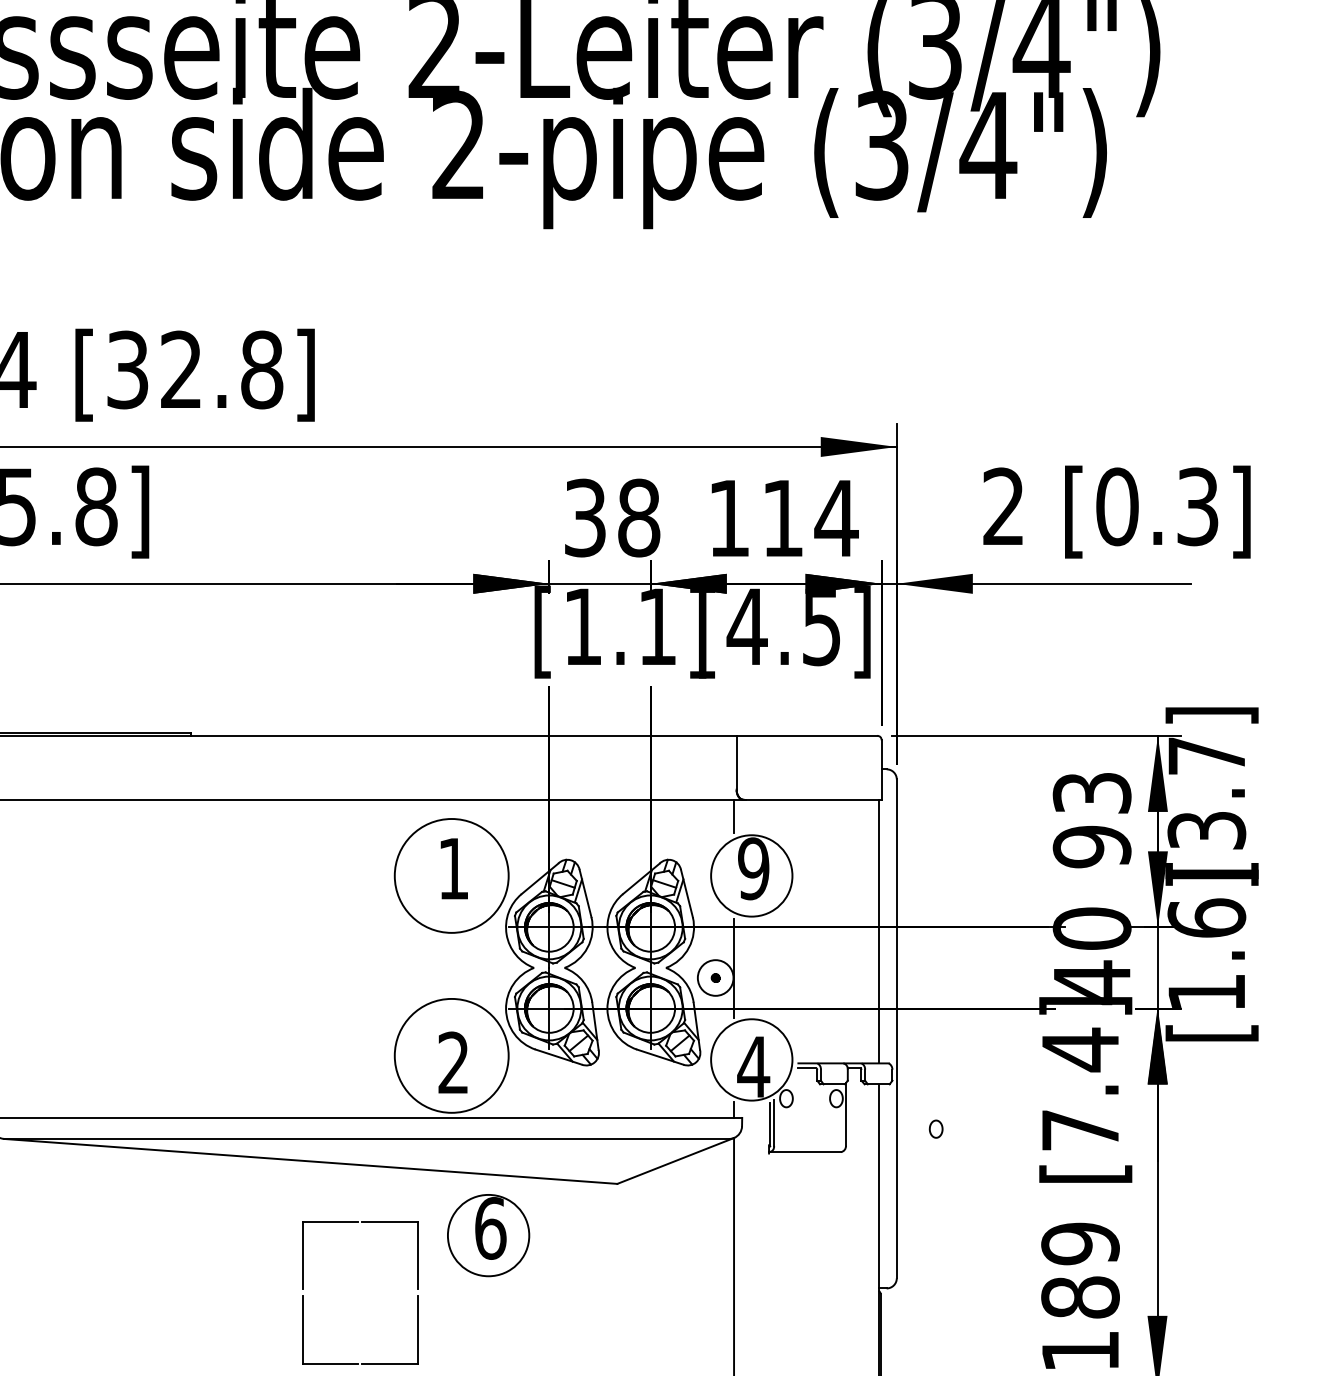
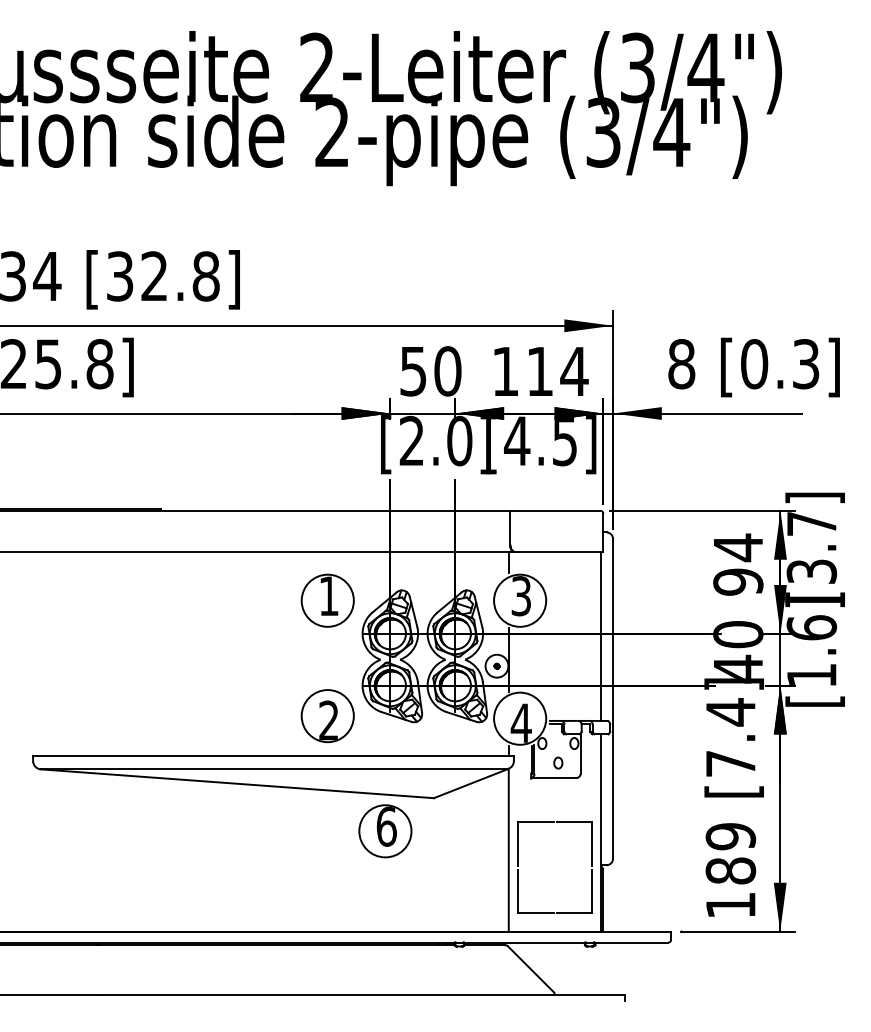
text: (1003, 507) -> (681, 364), 2 -> 8
text: (611, 518) -> (430, 371), 38 -> 50
text: (619, 625) -> (435, 440), [1.1] -> [2.0]
text: (1092, 792) -> (738, 547), 93 -> 94
text: (753, 869) -> (521, 596), 9 -> 3
circle: (451, 875) -> (327, 600), size x0.71
circle: (451, 1056) -> (327, 716), size x0.71
part: (936, 1128) -> (558, 762), moved
part: (488, 1235) -> (385, 831), moved
part: (303, 1290) -> (518, 866), moved

